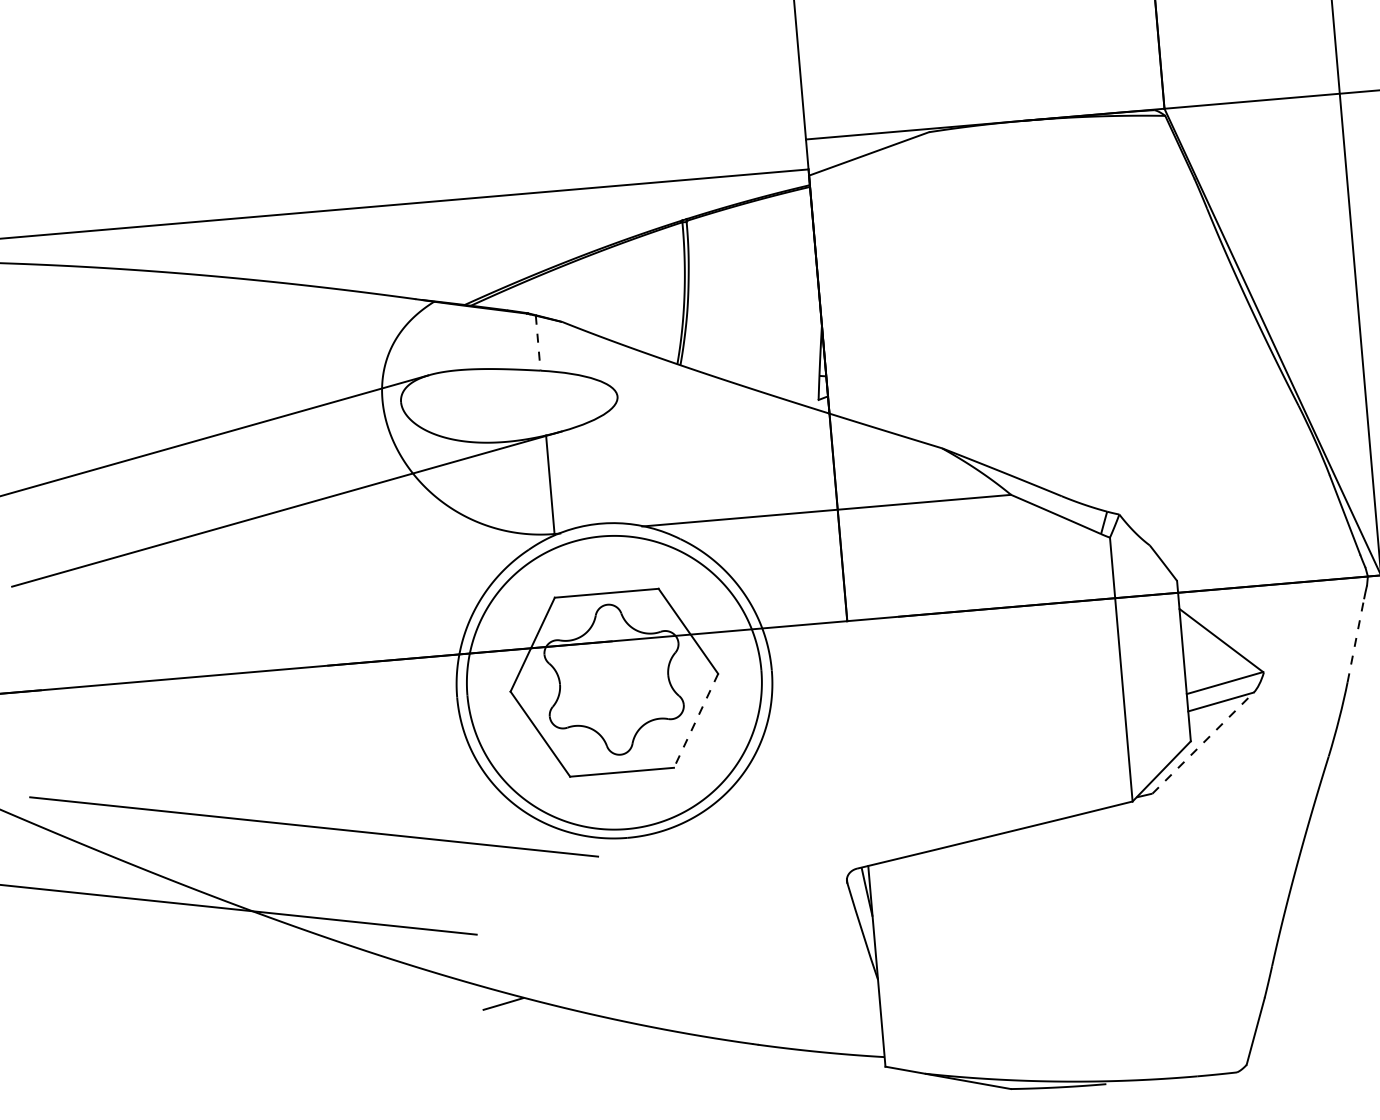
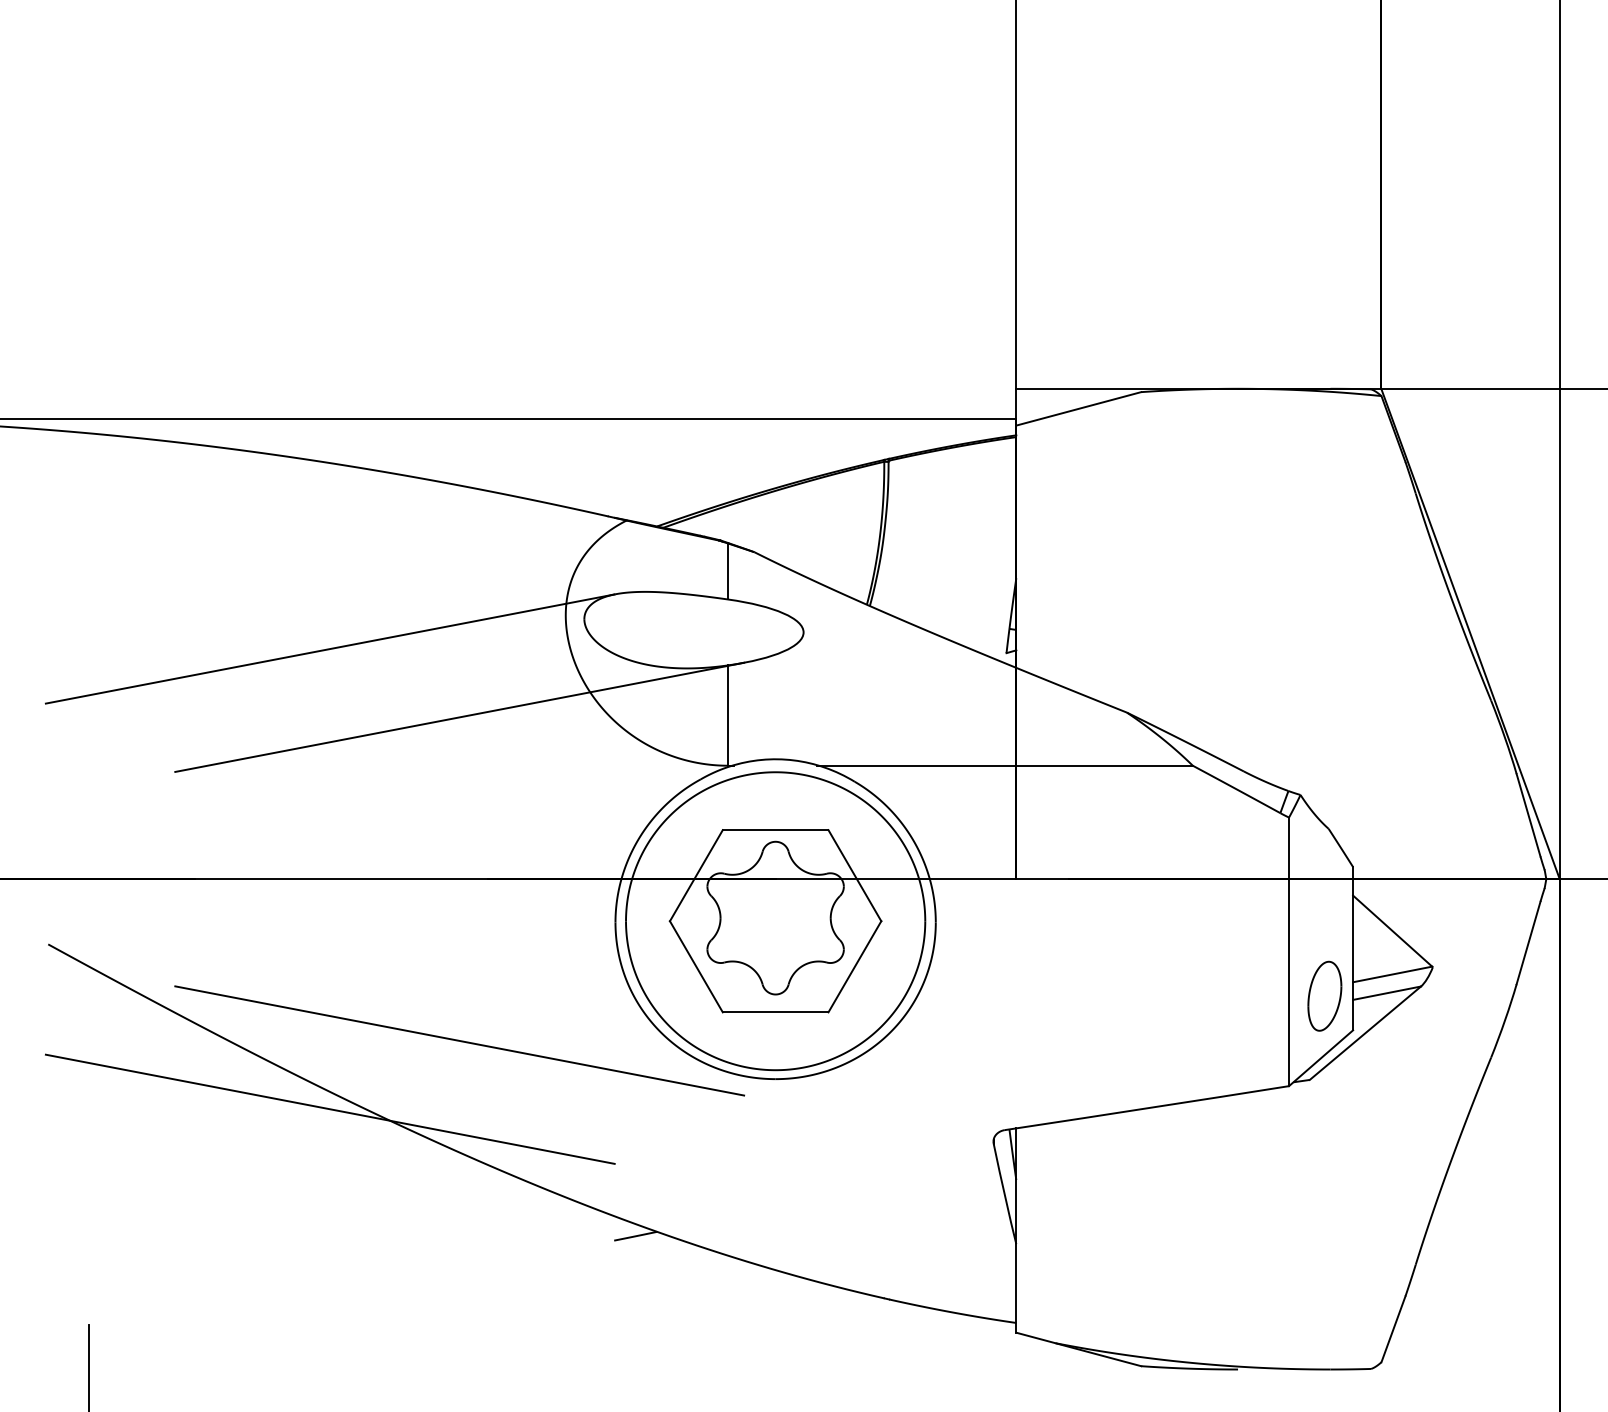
line: (538, 343) -> (728, 571), dashed -> solid
line: (1355, 641) -> (1528, 943), dashed -> solid
part: (1159, 709) -> (1324, 995), added
line: (695, 720) -> (854, 966), dashed -> solid
line: (1203, 743) -> (1365, 1033), dashed -> solid

